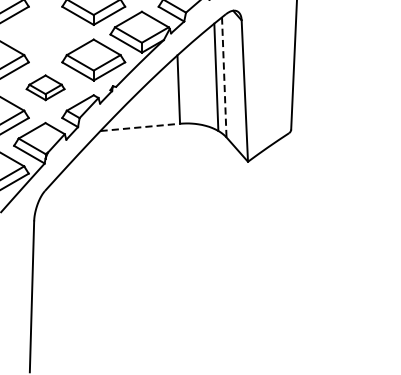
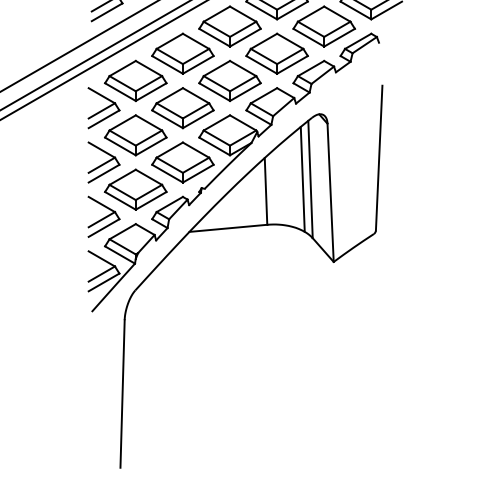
part: (45, 32) -> (135, 135), added
line: (224, 77) -> (310, 179), dashed -> solid
part: (45, 87) -> (135, 189), size x1.67
line: (140, 127) -> (228, 228), dashed -> solid

